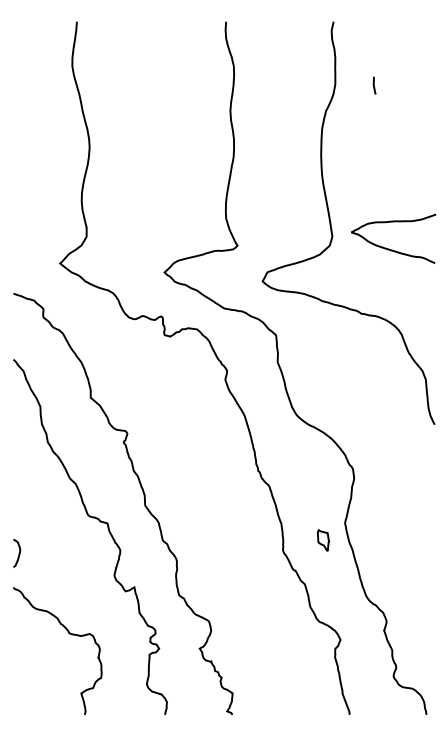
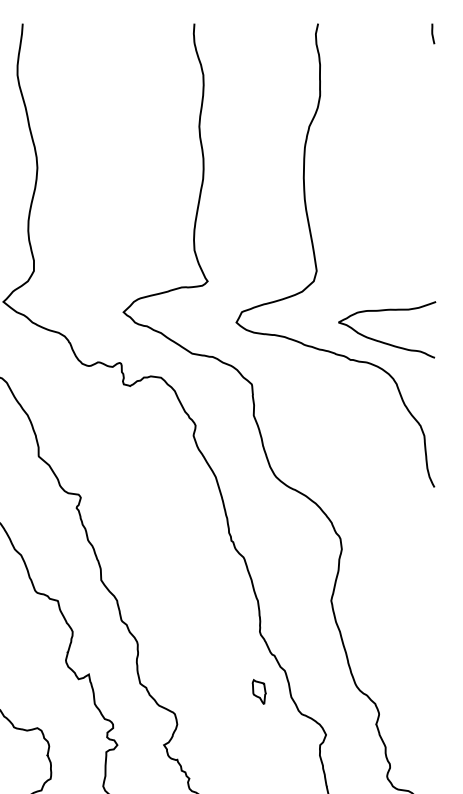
line: (374, 85) -> (433, 33), moved
curve: (389, 248) -> (382, 341), moved
part: (323, 540) -> (259, 691), moved

